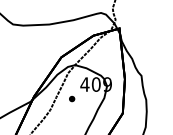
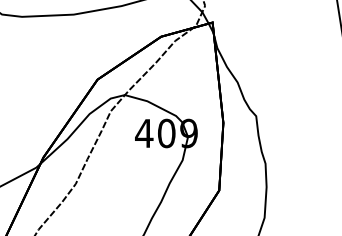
part: (72, 98) -> (119, 161), removed

